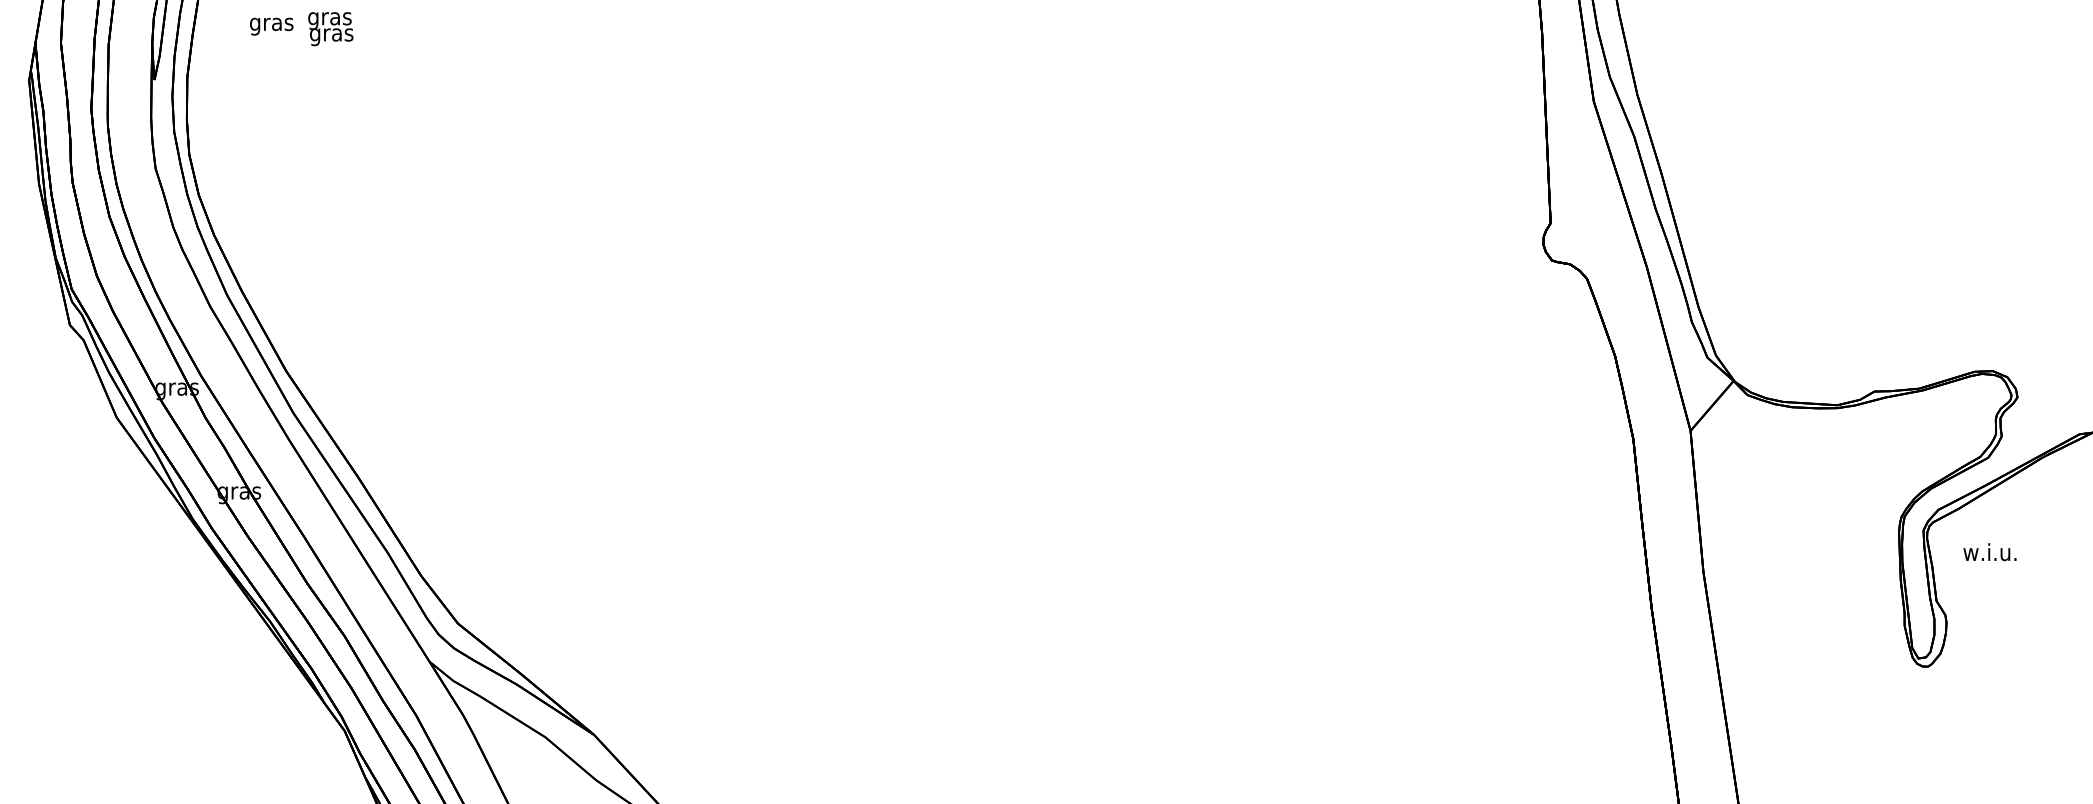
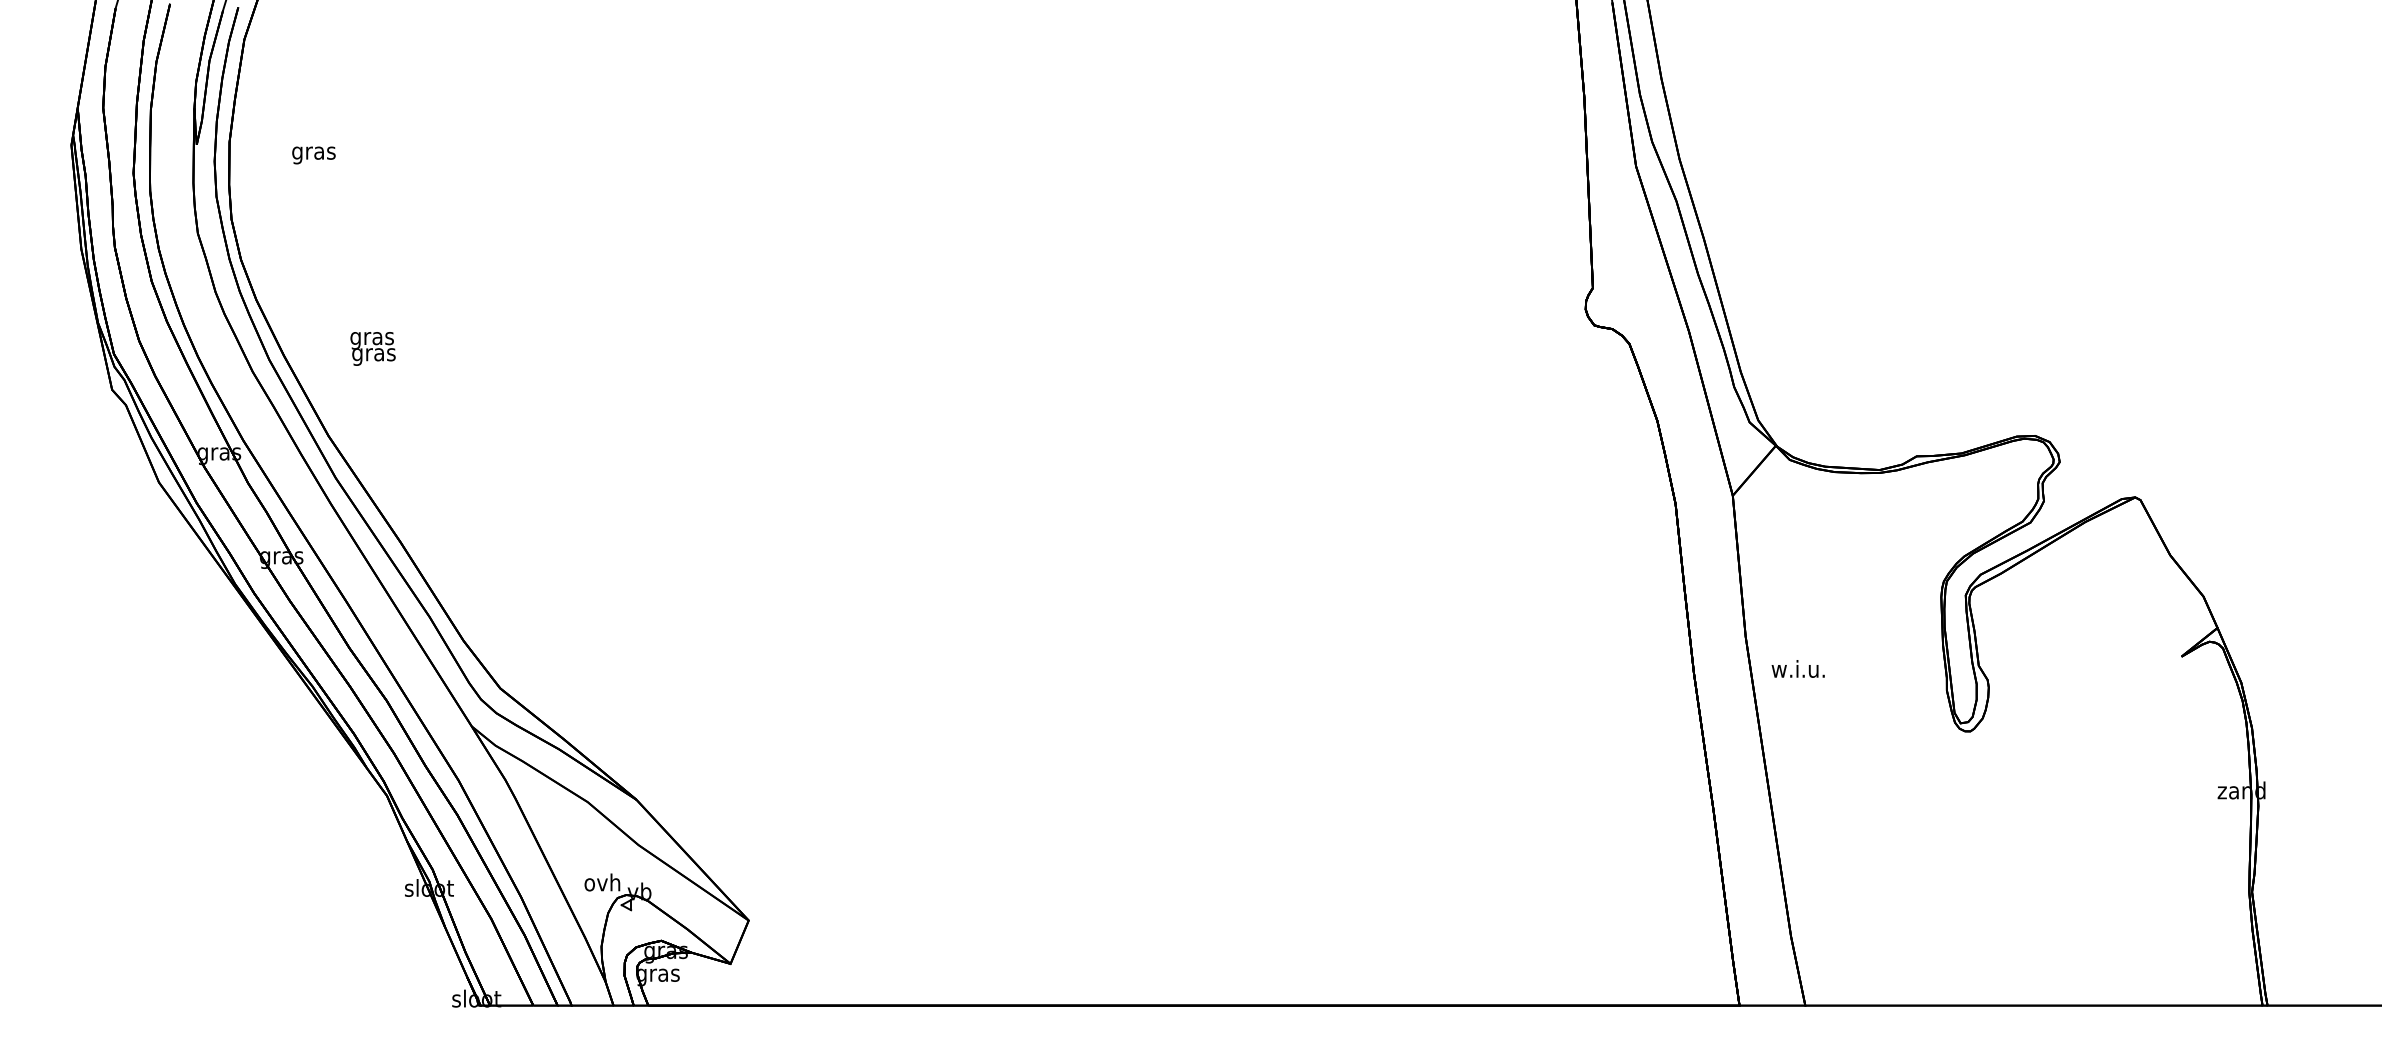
text: (271, 26) -> (313, 155), moved
text: (330, 28) -> (372, 348), moved
text: (1989, 551) -> (1797, 668), moved

